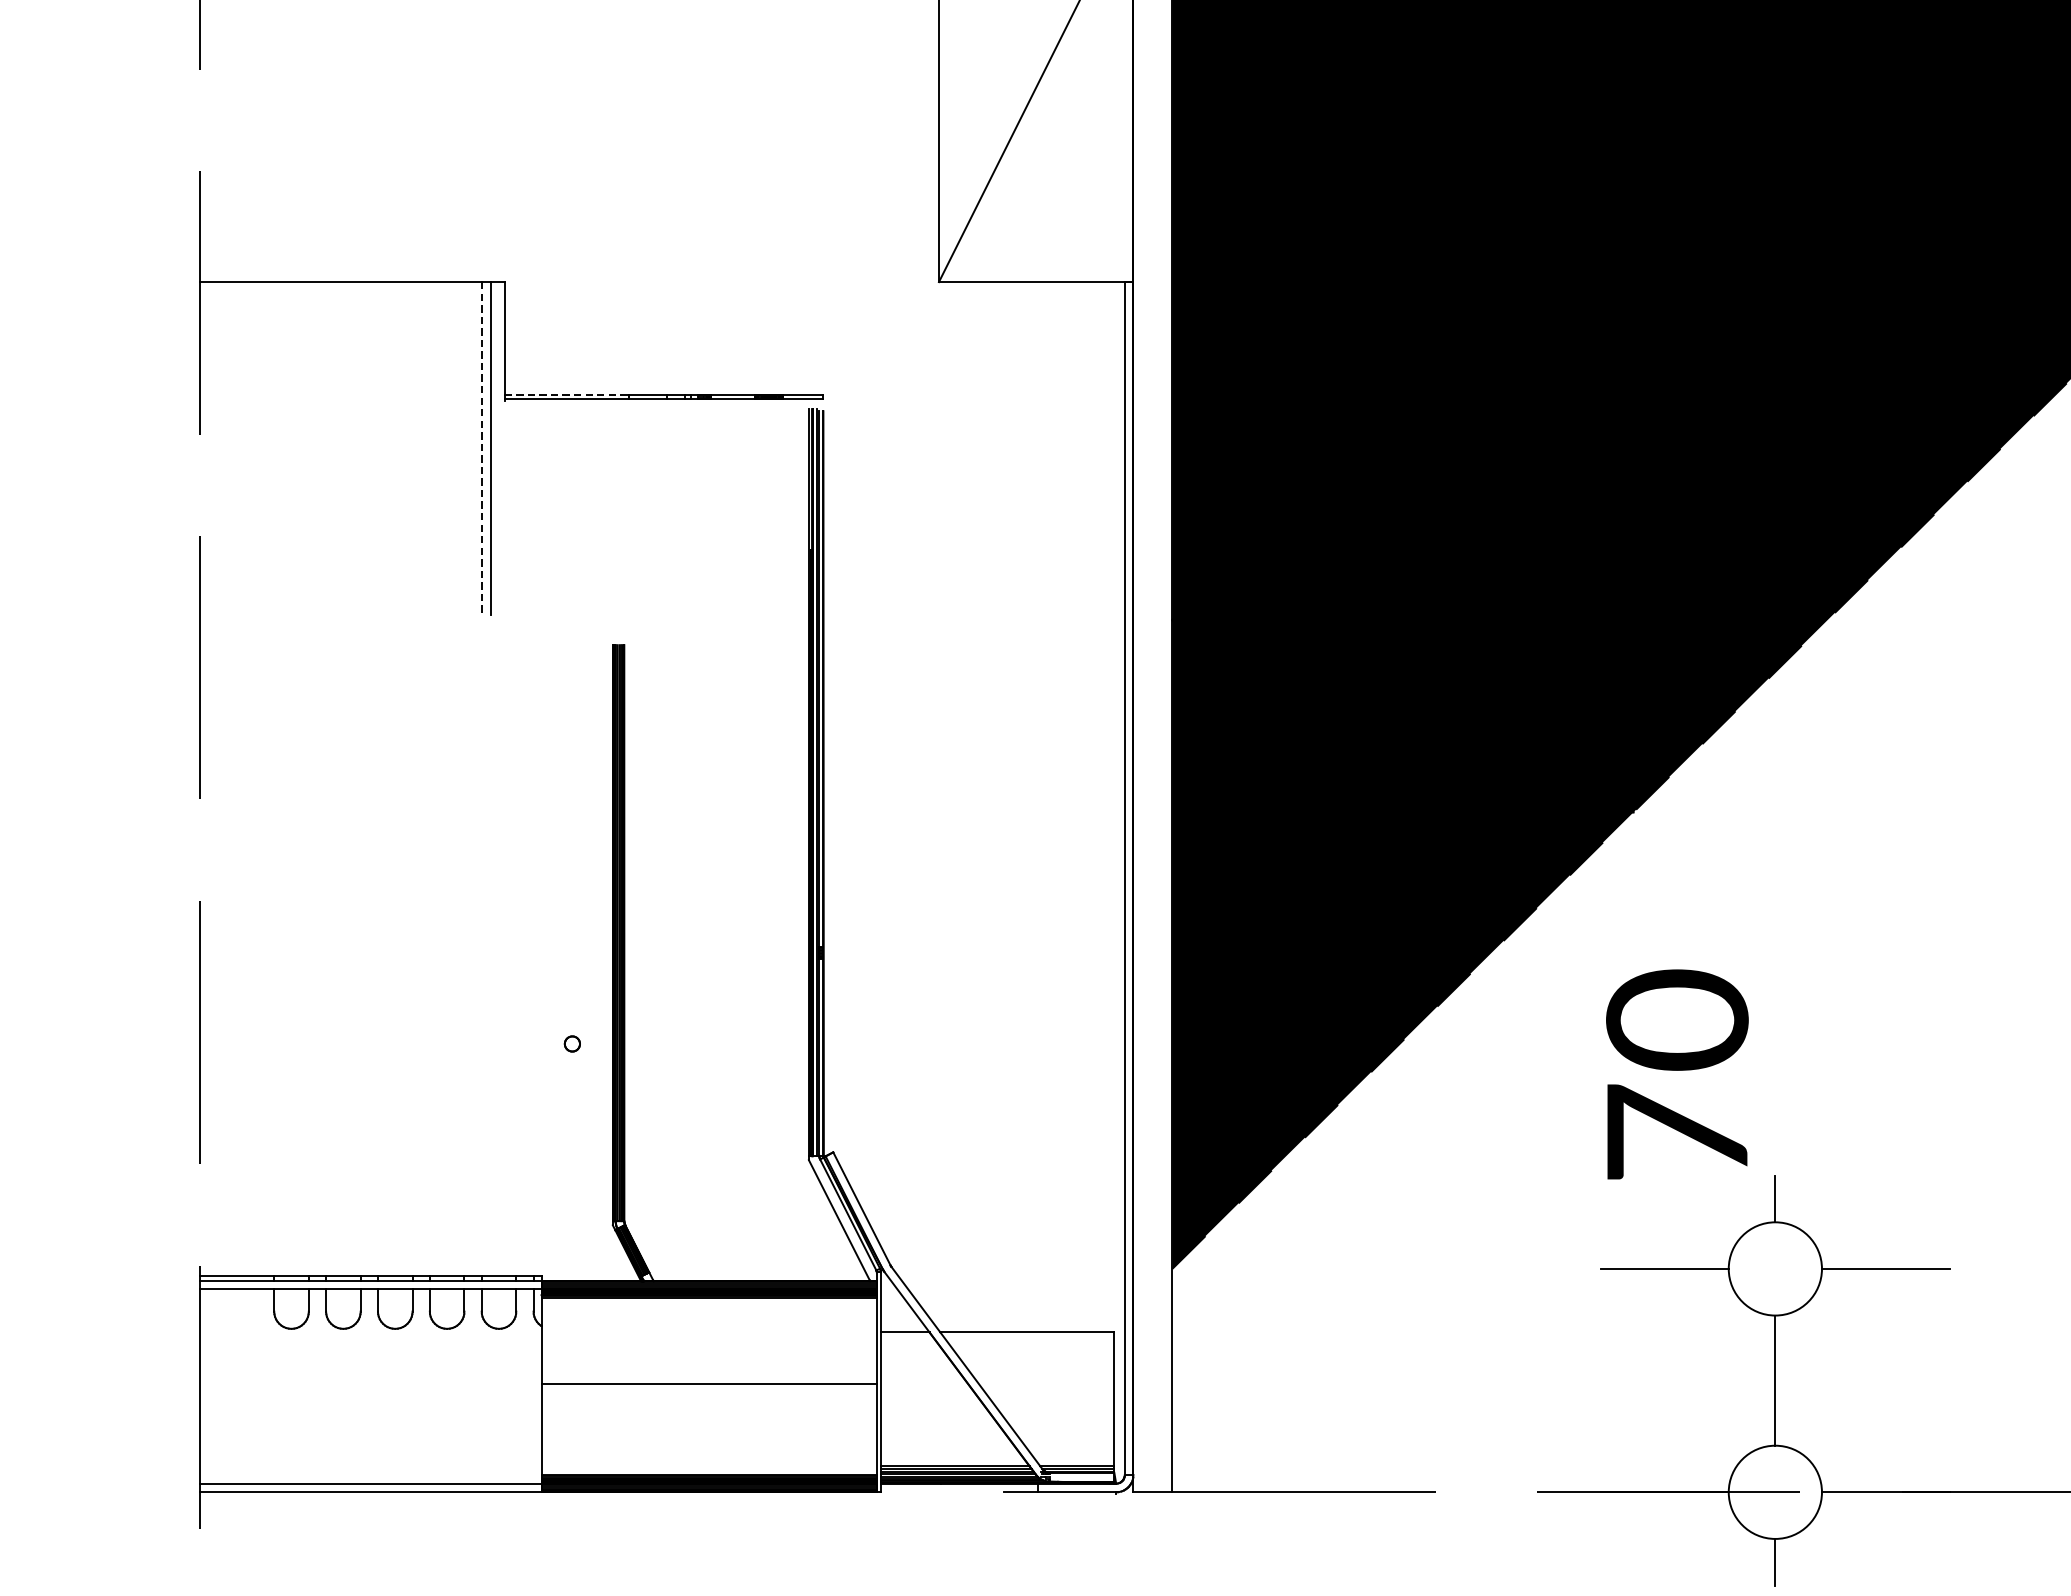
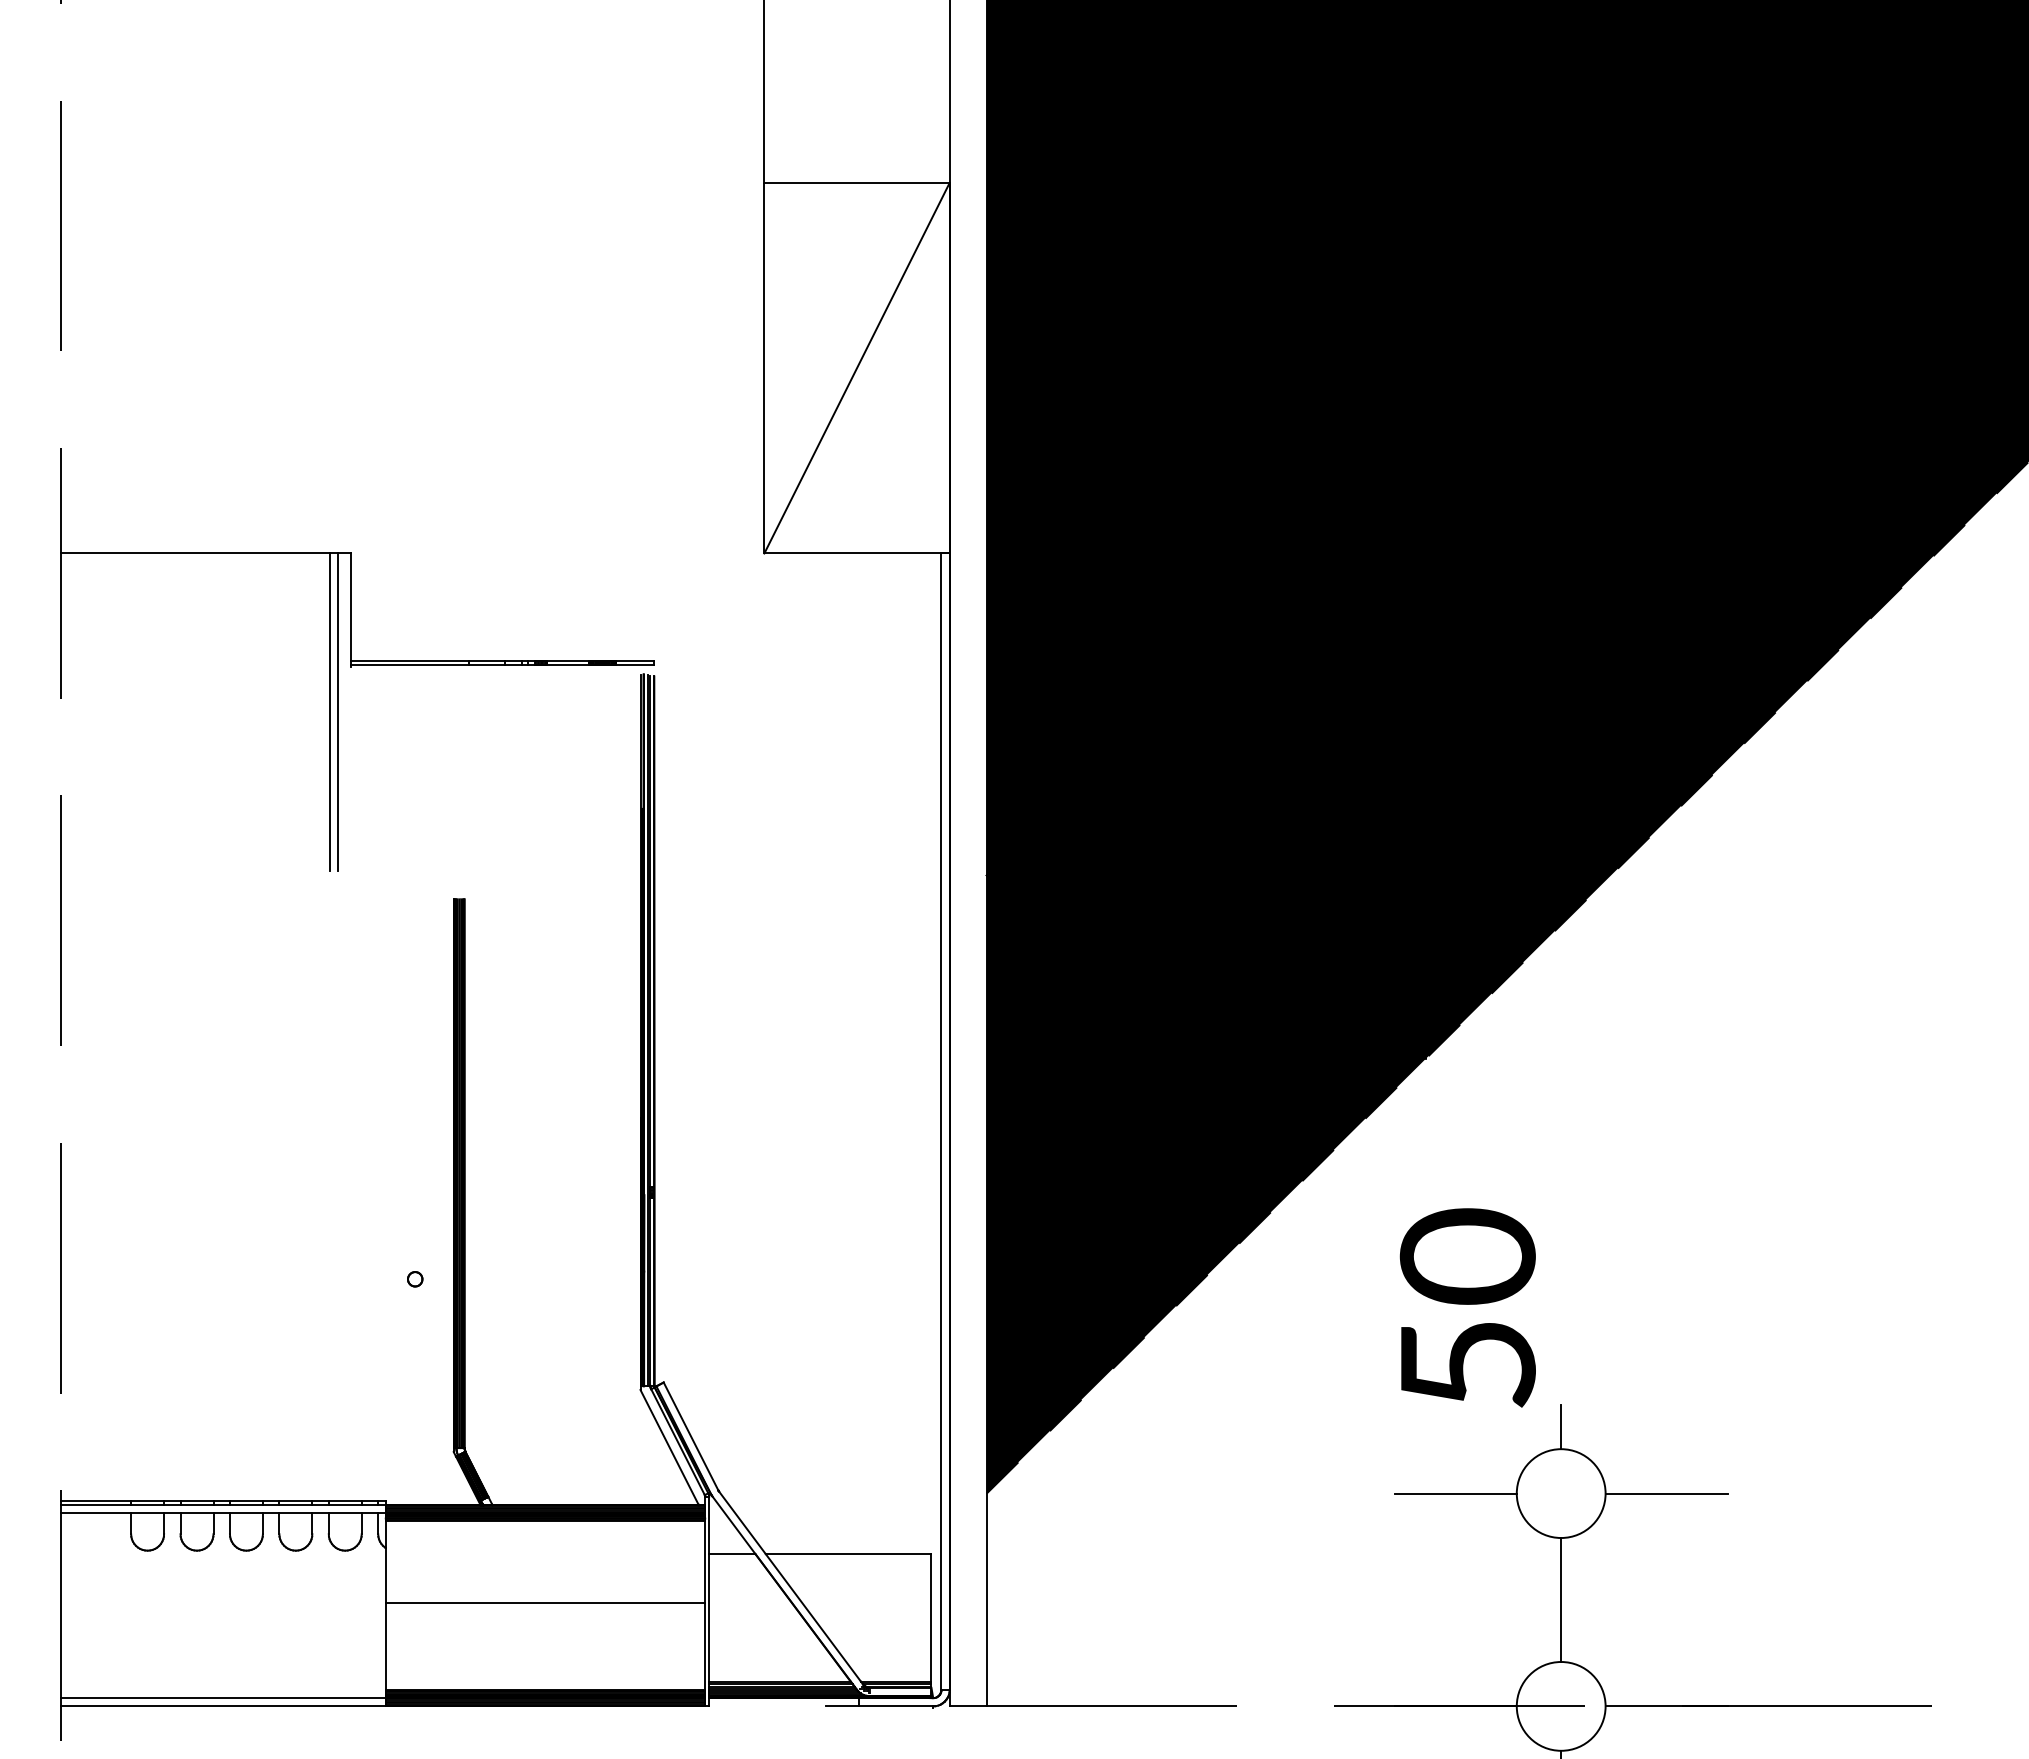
line: (567, 394) -> (410, 660), dashed -> solid
line: (482, 449) -> (329, 712), dashed -> solid
text: (1678, 1131) -> (1468, 1362), 70 -> 50

